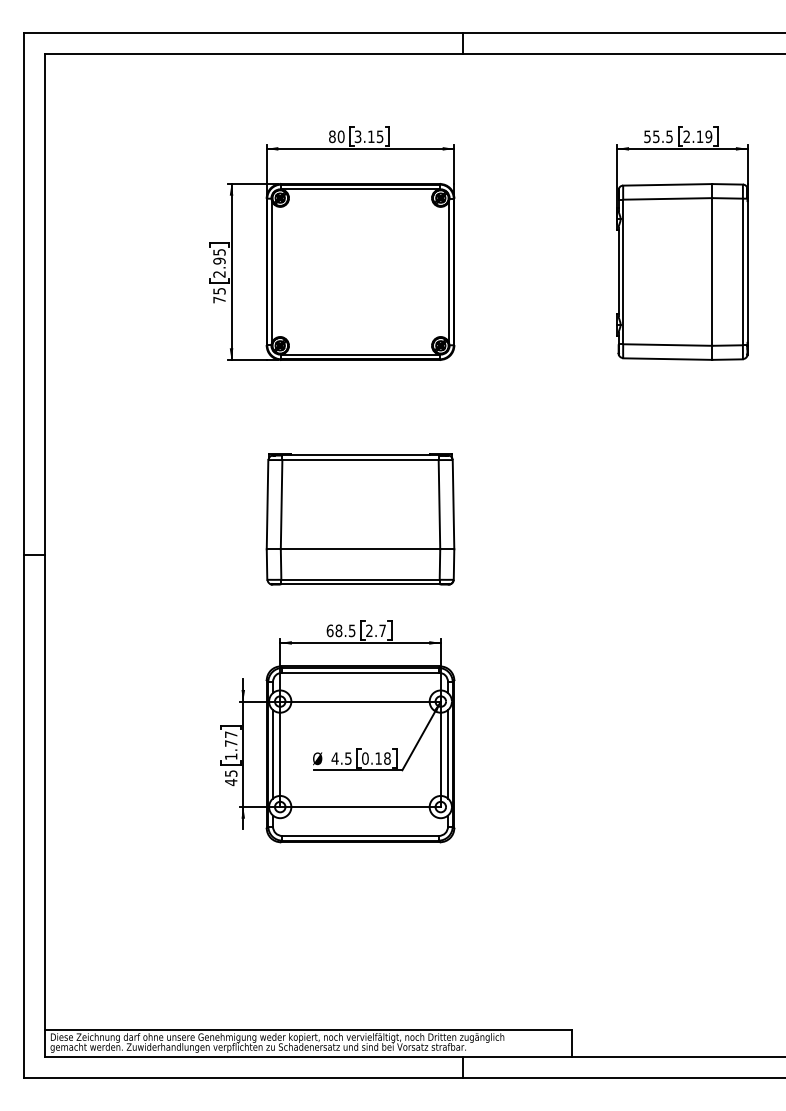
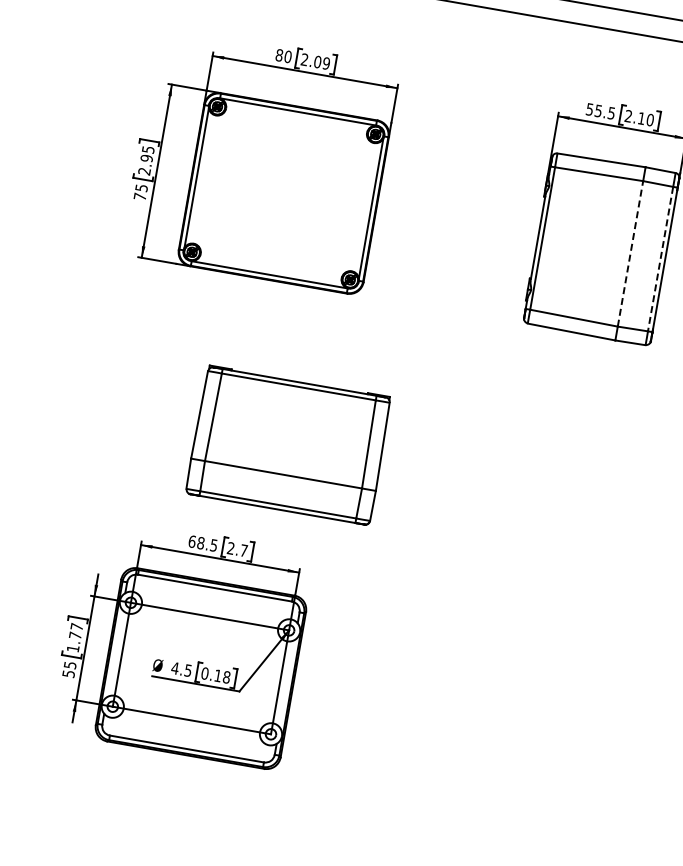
text: (368, 136) -> (315, 61), 3.15 -> 2.09
text: (708, 136) -> (649, 119), 2.19 -> 2.10
line: (712, 271) -> (630, 253), solid -> dashed
line: (742, 272) -> (660, 259), solid -> dashed
part: (360, 519) -> (288, 445), moved
line: (273, 754) -> (115, 653), removed
line: (448, 754) -> (287, 683), removed
text: (231, 782) -> (69, 674), 45 -> 55

